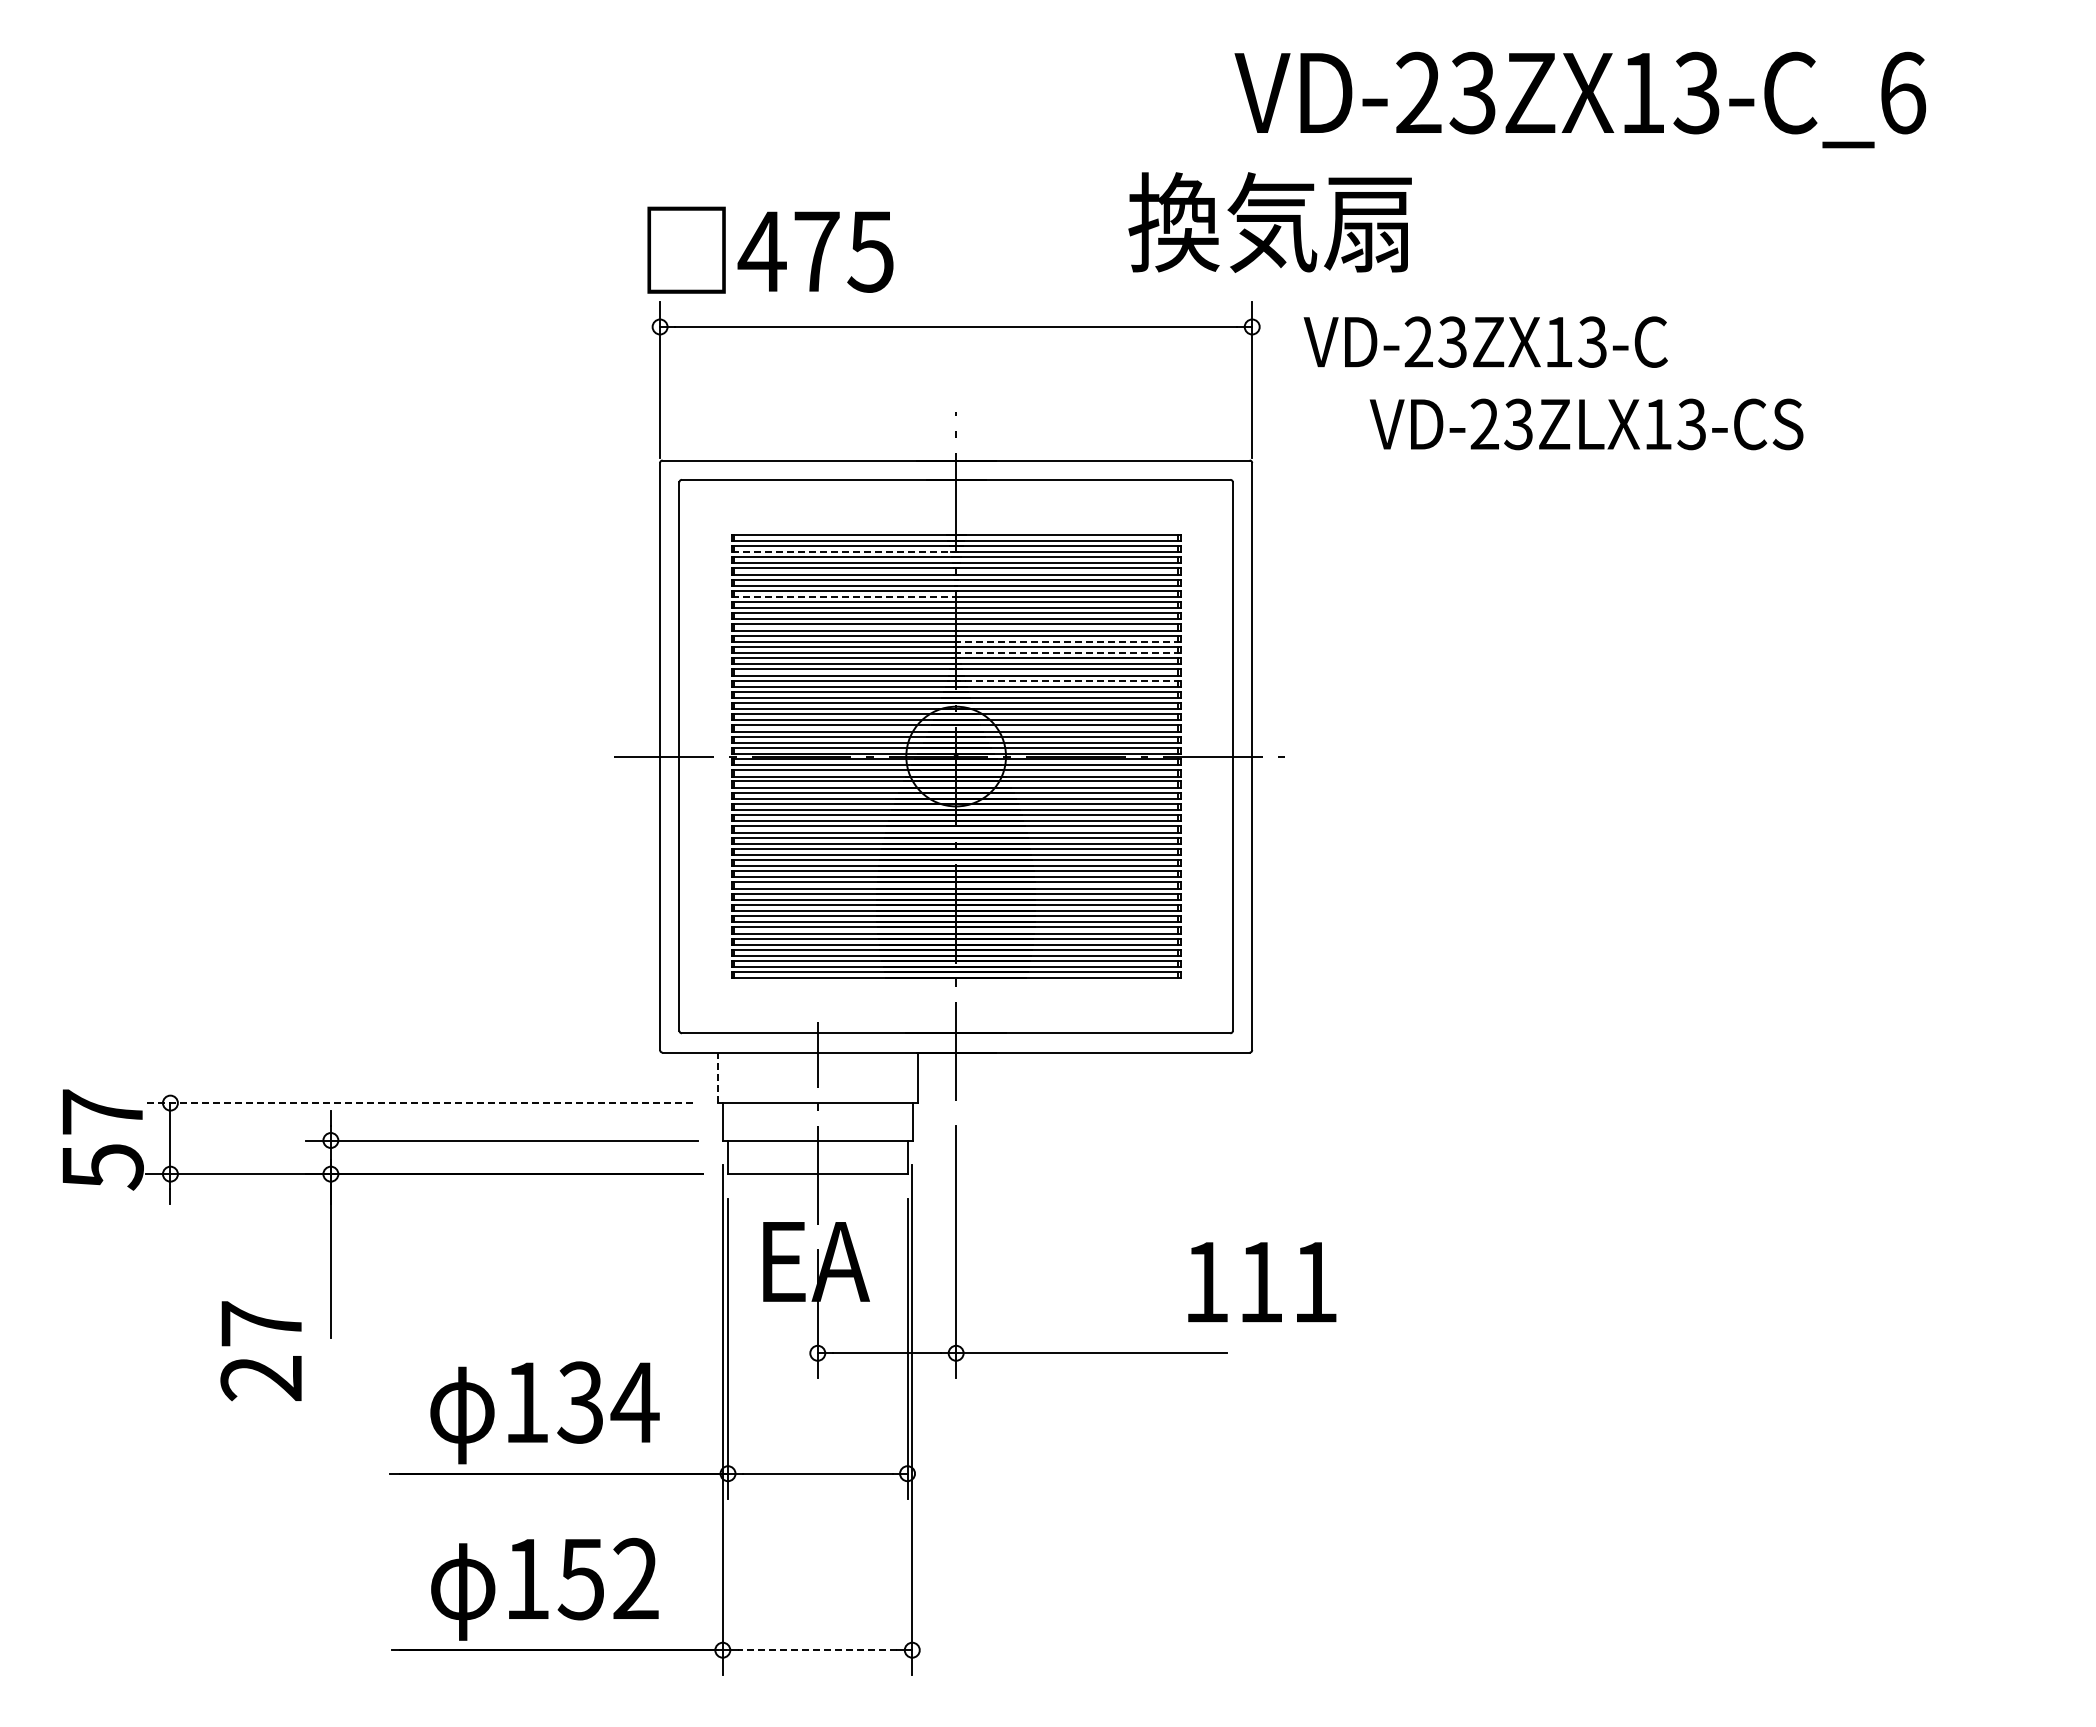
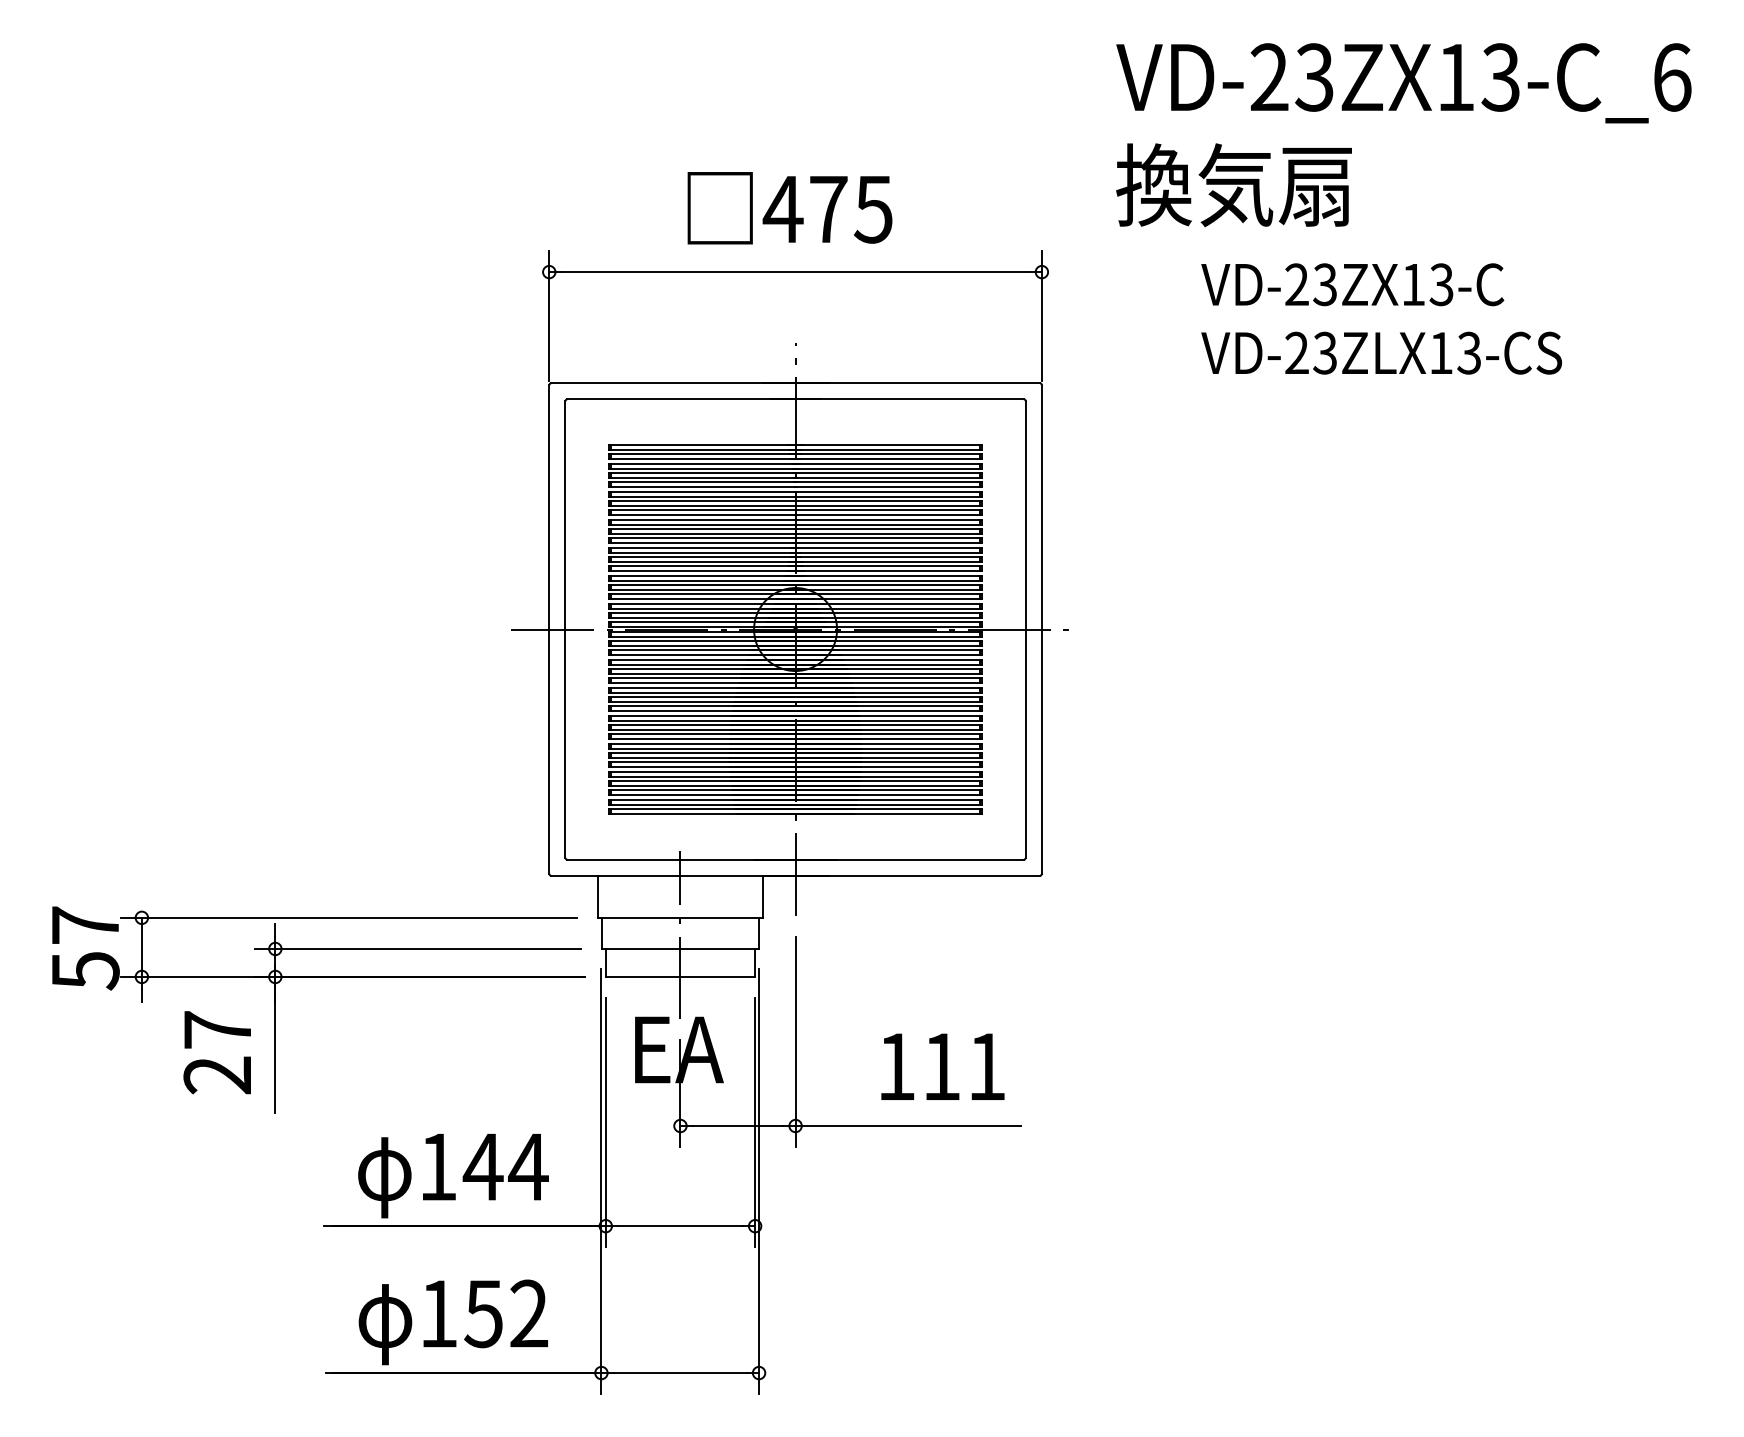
text: (1580, 99) -> (1404, 82), moved
text: (1269, 222) -> (1233, 185), moved
text: (770, 249) -> (790, 207), moved
text: (1485, 341) -> (1352, 284), moved
text: (1586, 424) -> (1381, 353), moved
line: (846, 552) -> (704, 459), dashed -> solid
line: (844, 597) -> (702, 497), dashed -> solid
line: (1066, 641) -> (887, 533), dashed -> solid
line: (1066, 653) -> (887, 543), dashed -> solid
line: (1063, 680) -> (884, 566), dashed -> solid
line: (718, 1077) -> (597, 896), dashed -> solid
line: (419, 1103) -> (349, 918), dashed -> solid
text: (1262, 1282) -> (943, 1067), moved
text: (260, 1351) -> (216, 1052), moved
text: (580, 1402) -> (483, 1166), 134 -> 144
line: (817, 1650) -> (680, 1373), dashed -> solid

